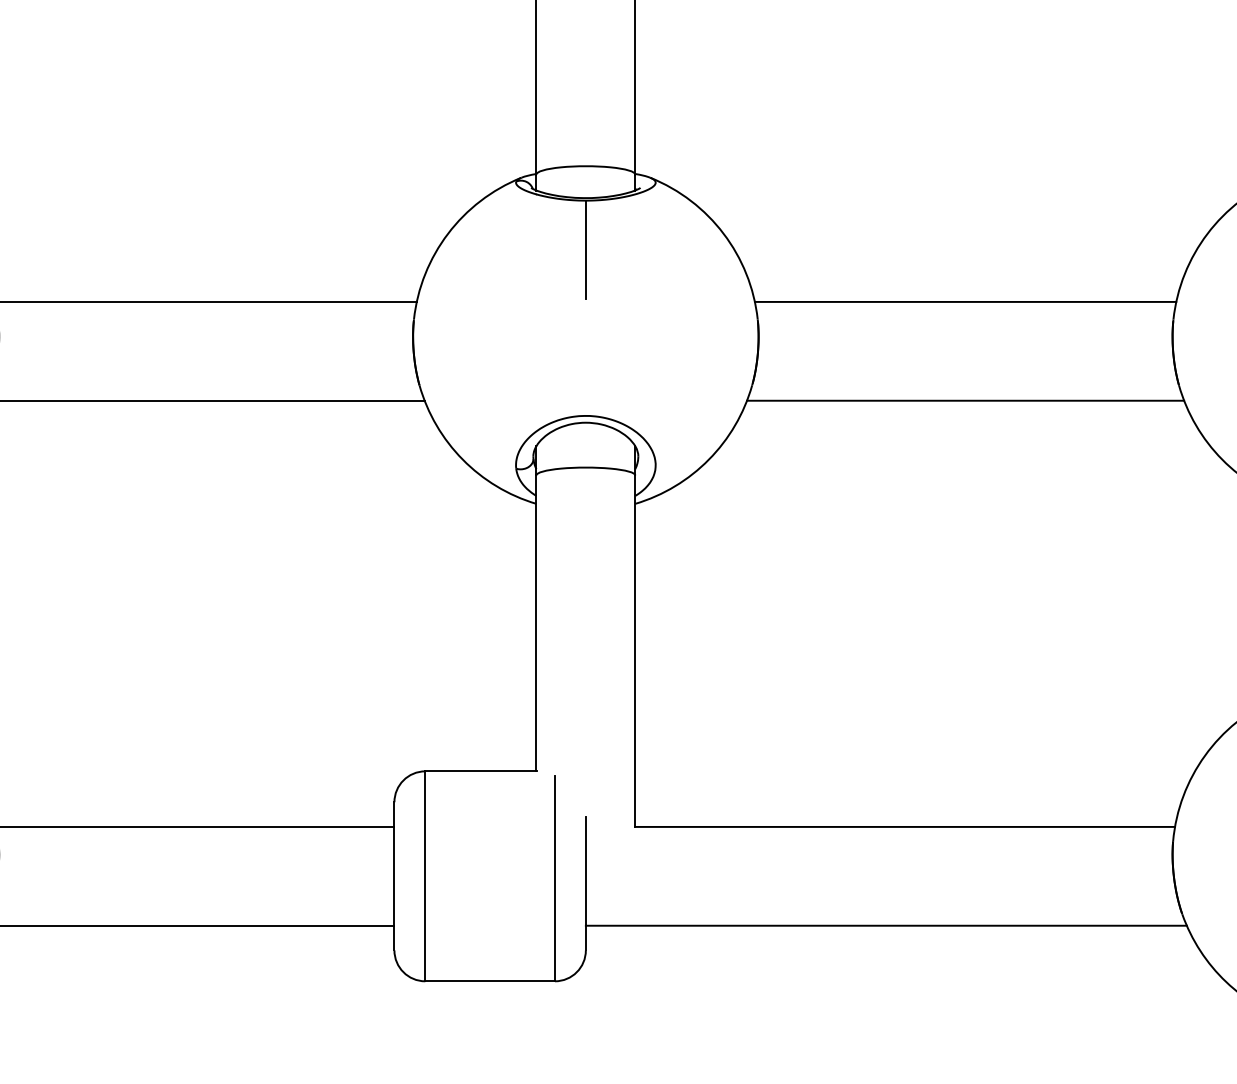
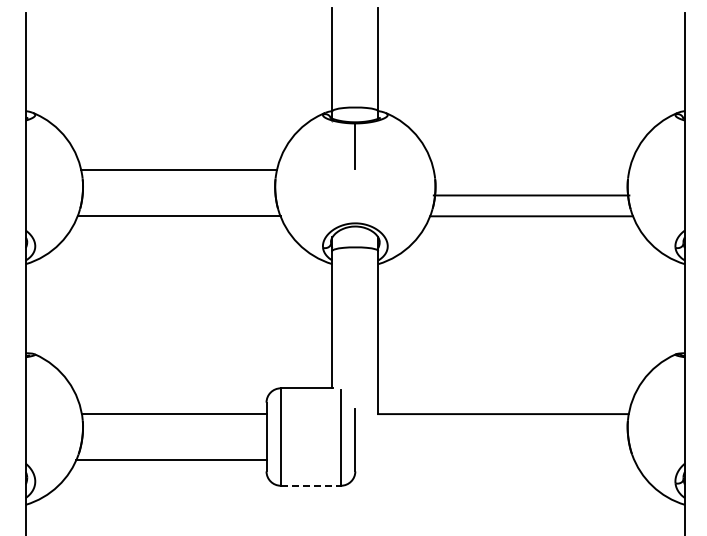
line: (965, 302) -> (531, 195), moved
line: (885, 924) -> (494, 459), removed
line: (491, 980) -> (311, 485), solid -> dashed

